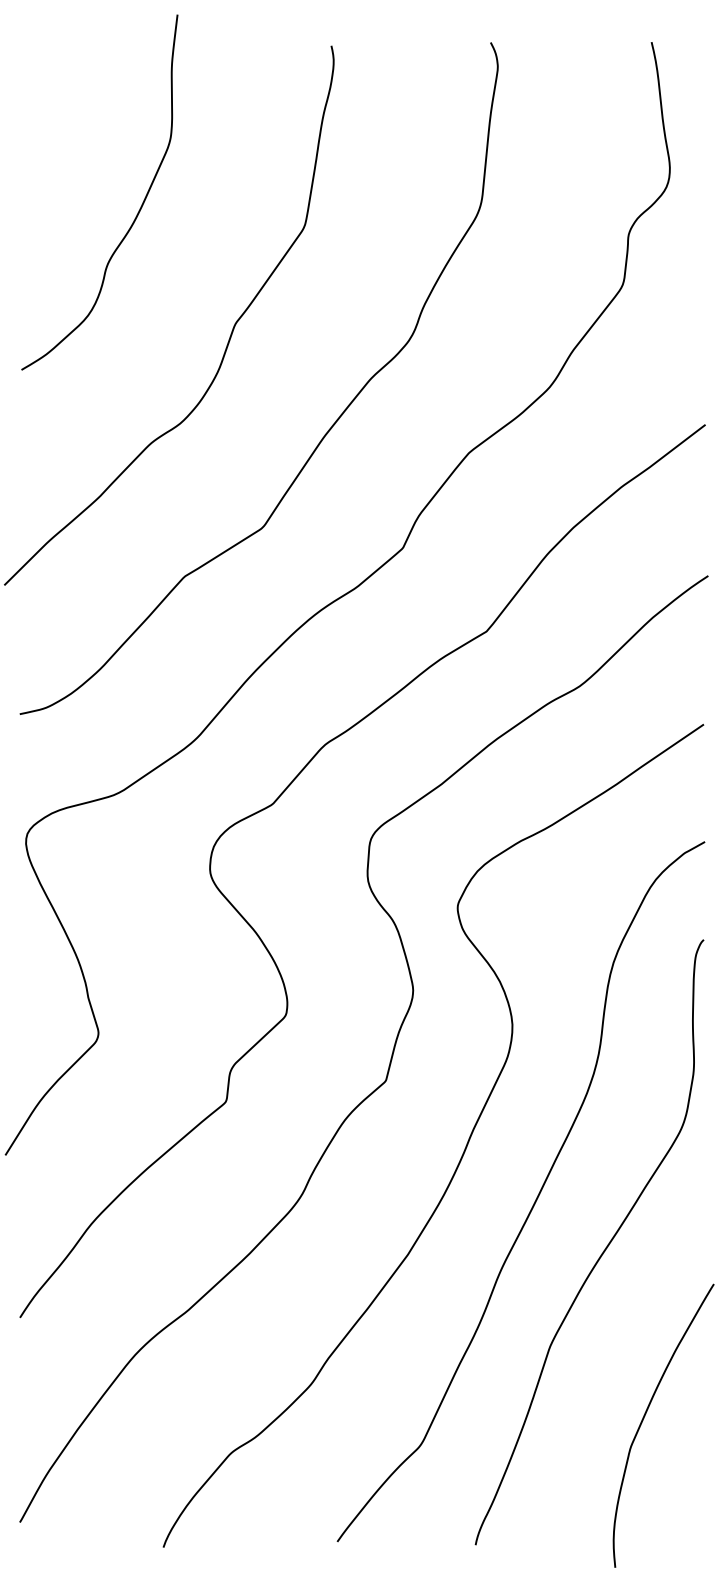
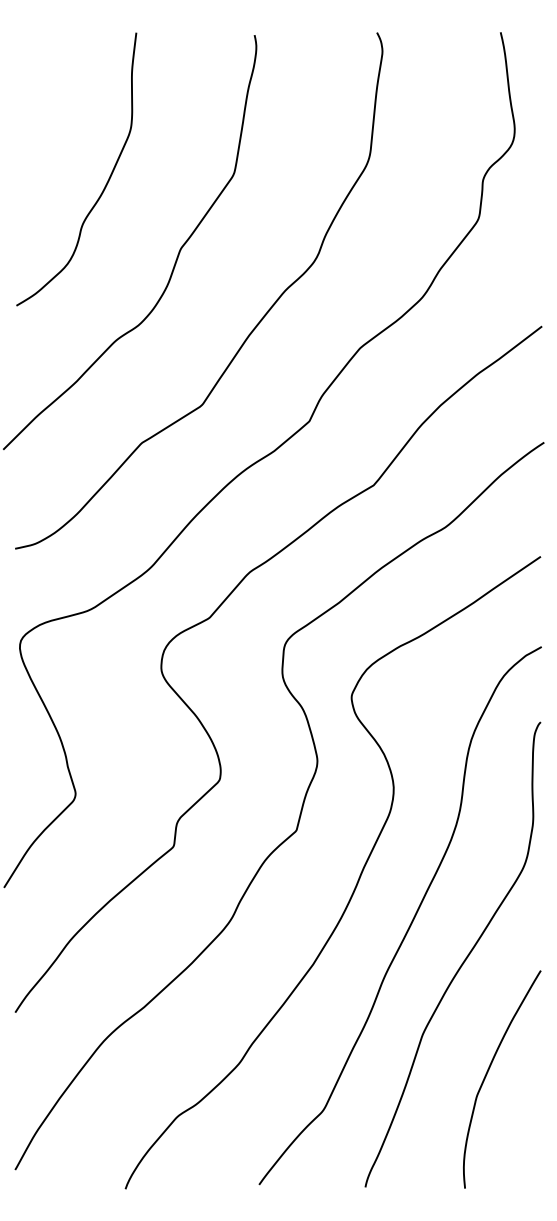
curve: (137, 212) -> (105, 184), moved
curve: (645, 1416) -> (488, 1072), moved

